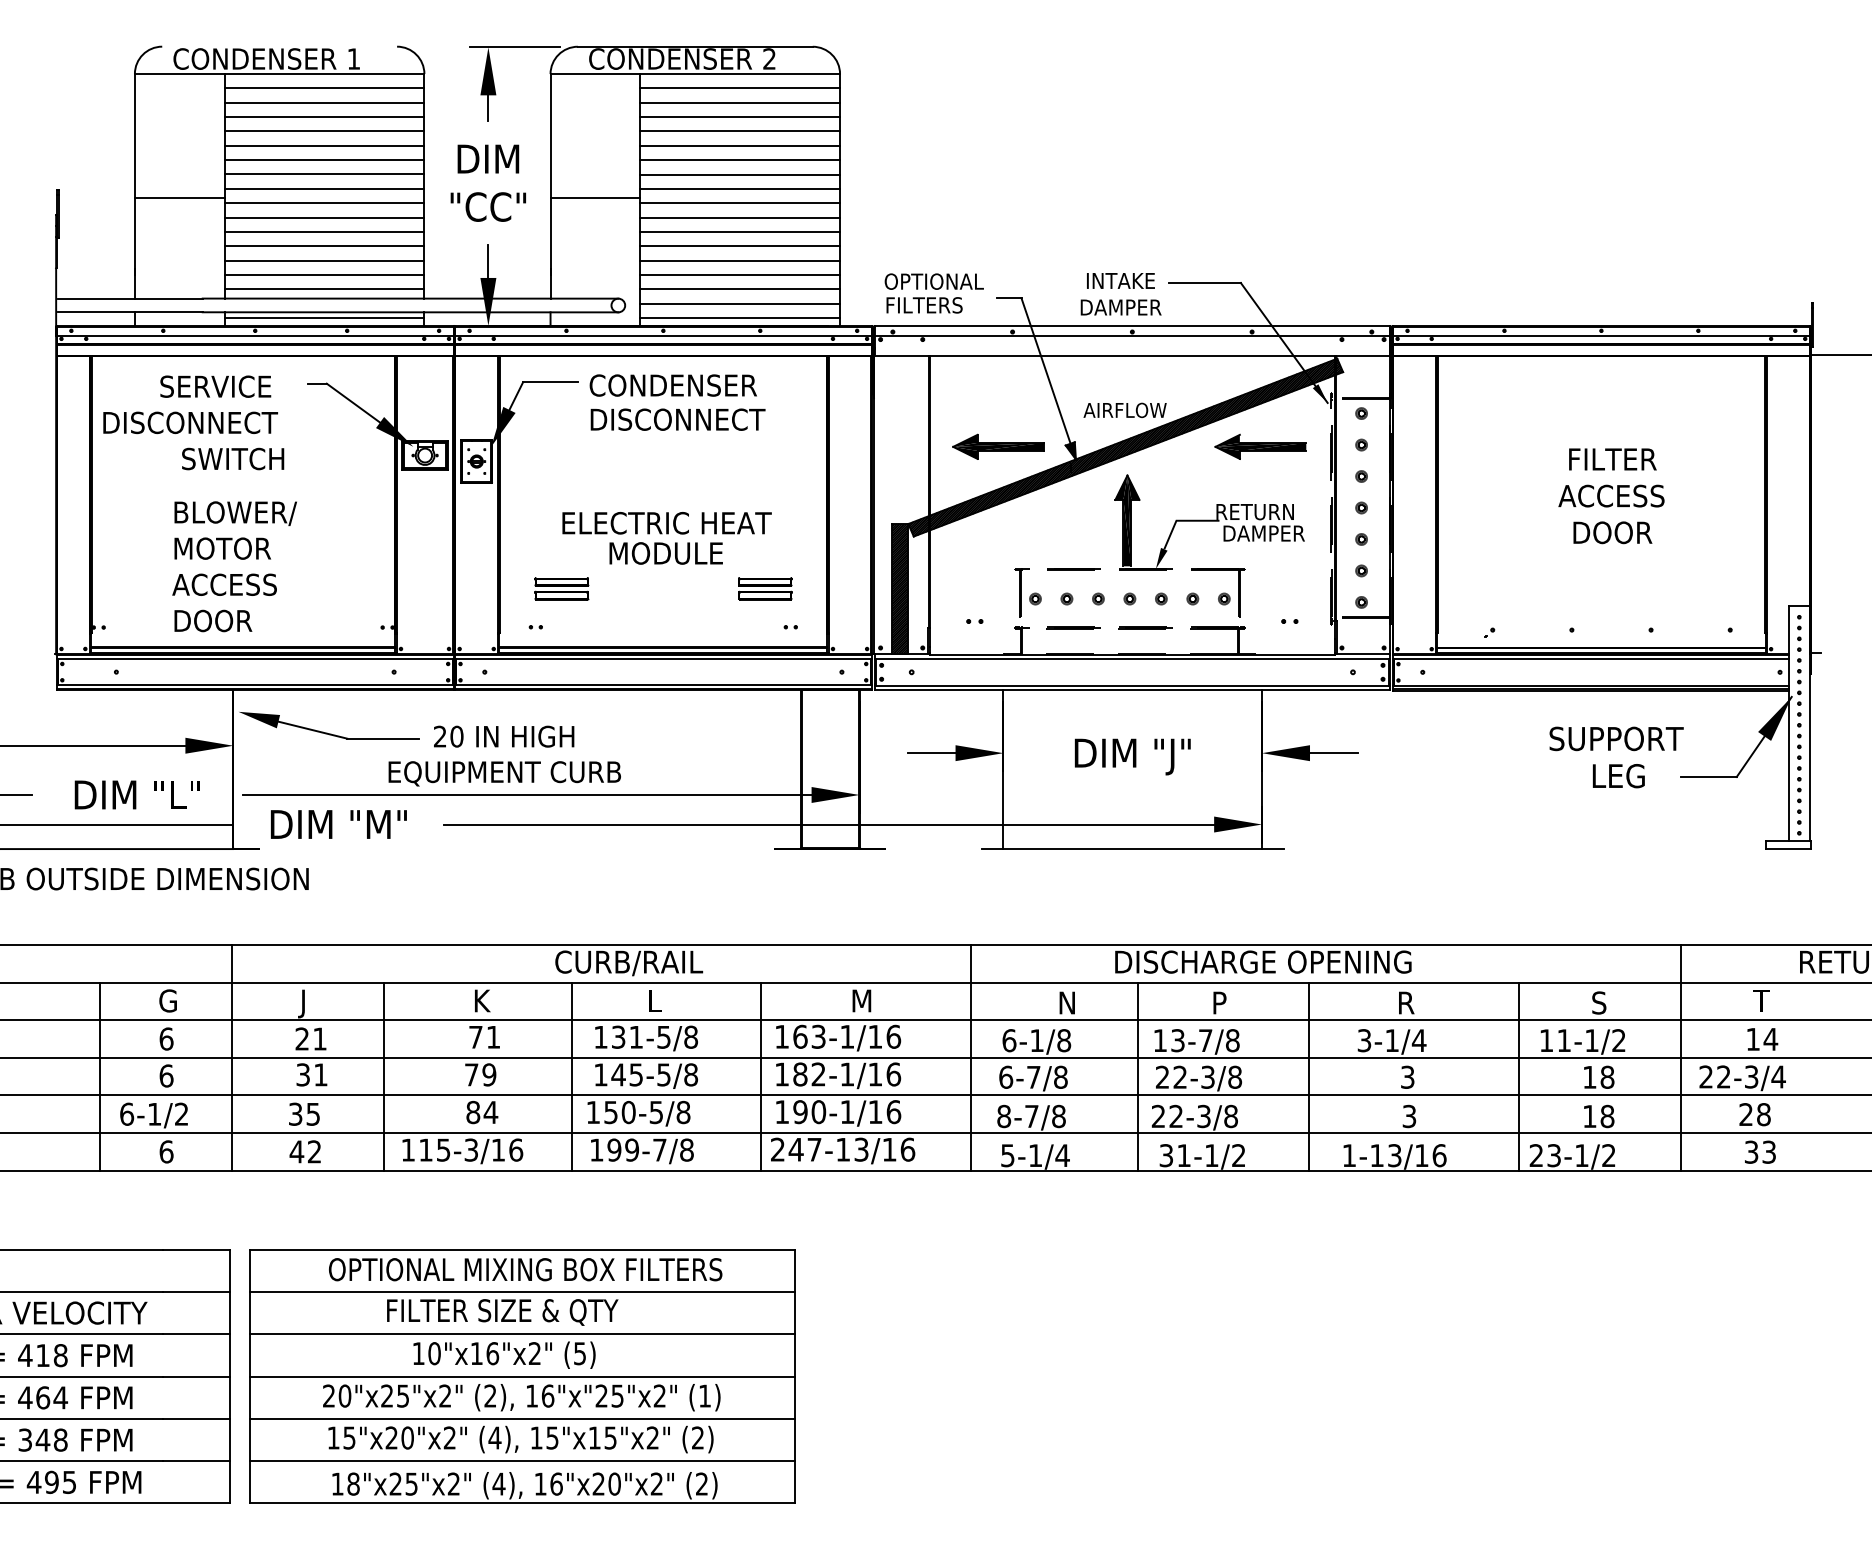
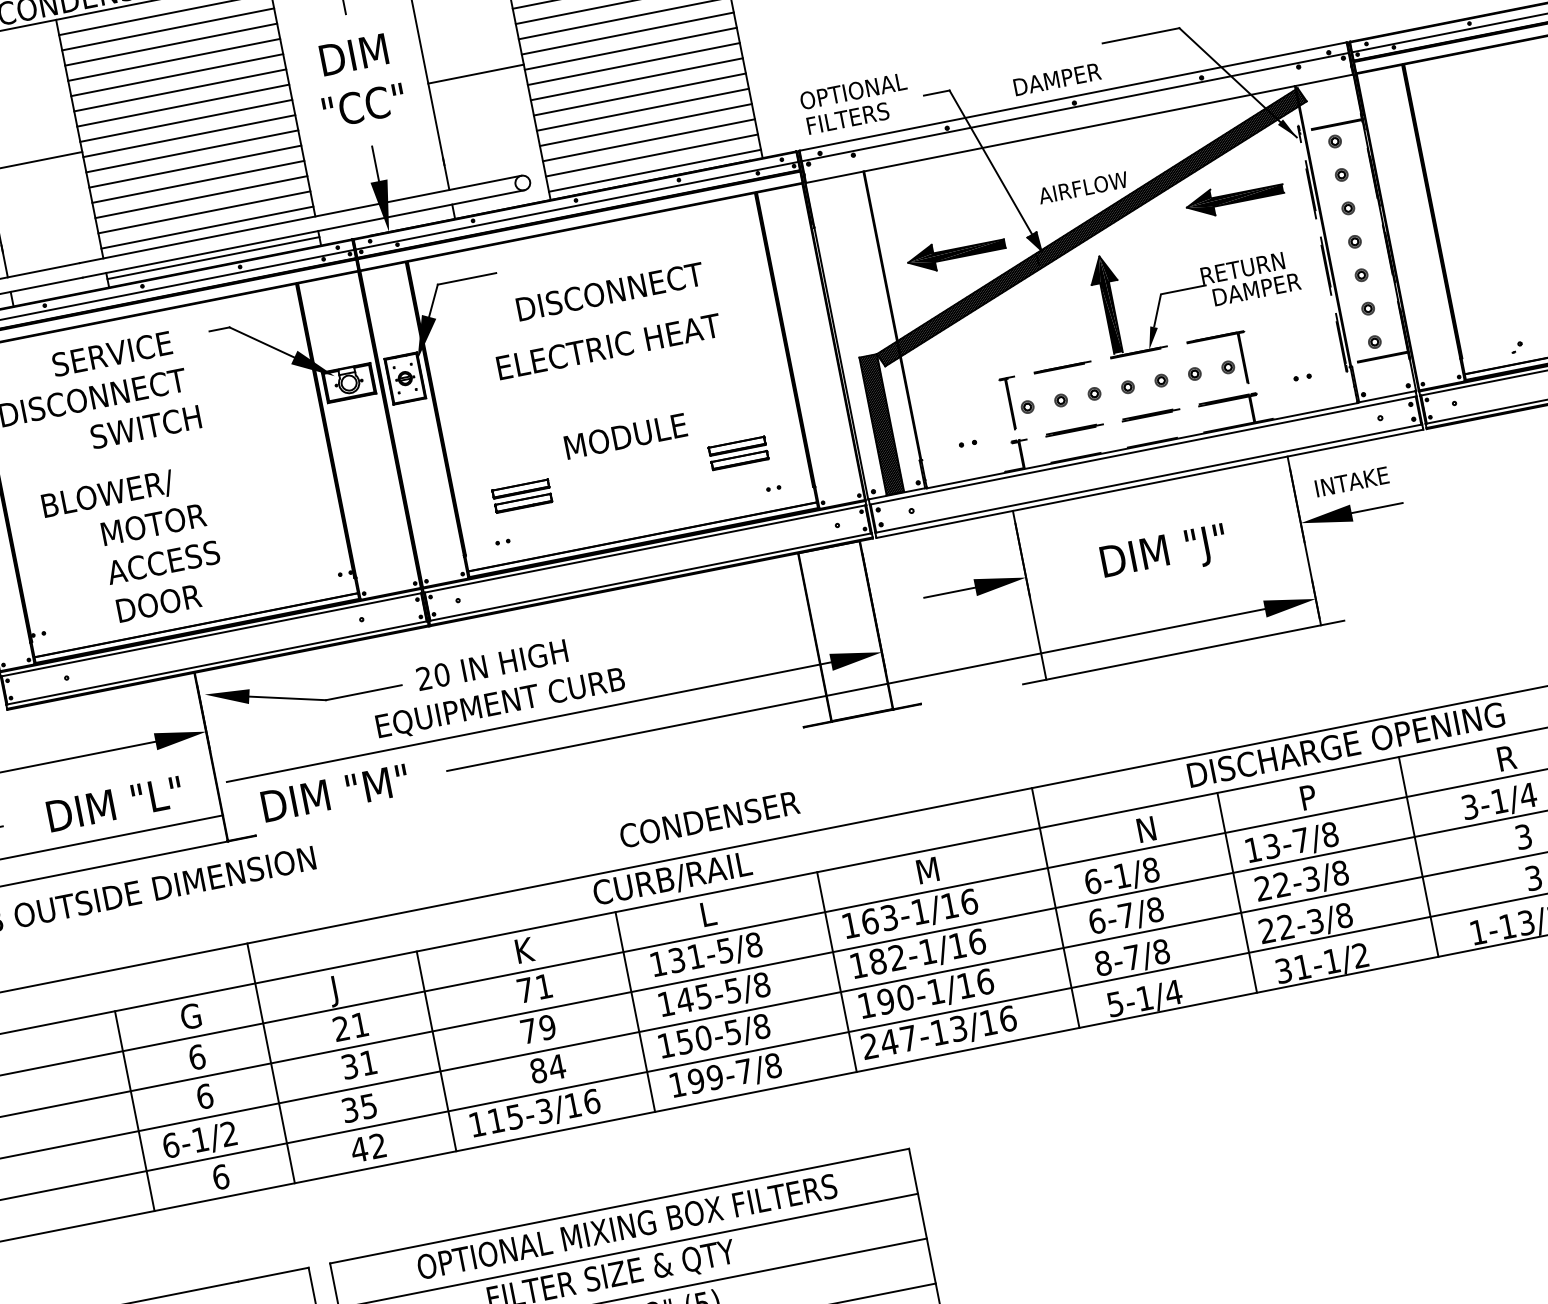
text: (1120, 280) -> (1351, 481), moved
text: (672, 385) -> (708, 819), moved
text: (235, 513) -> (107, 494), moved
text: (666, 523) -> (608, 347), moved

